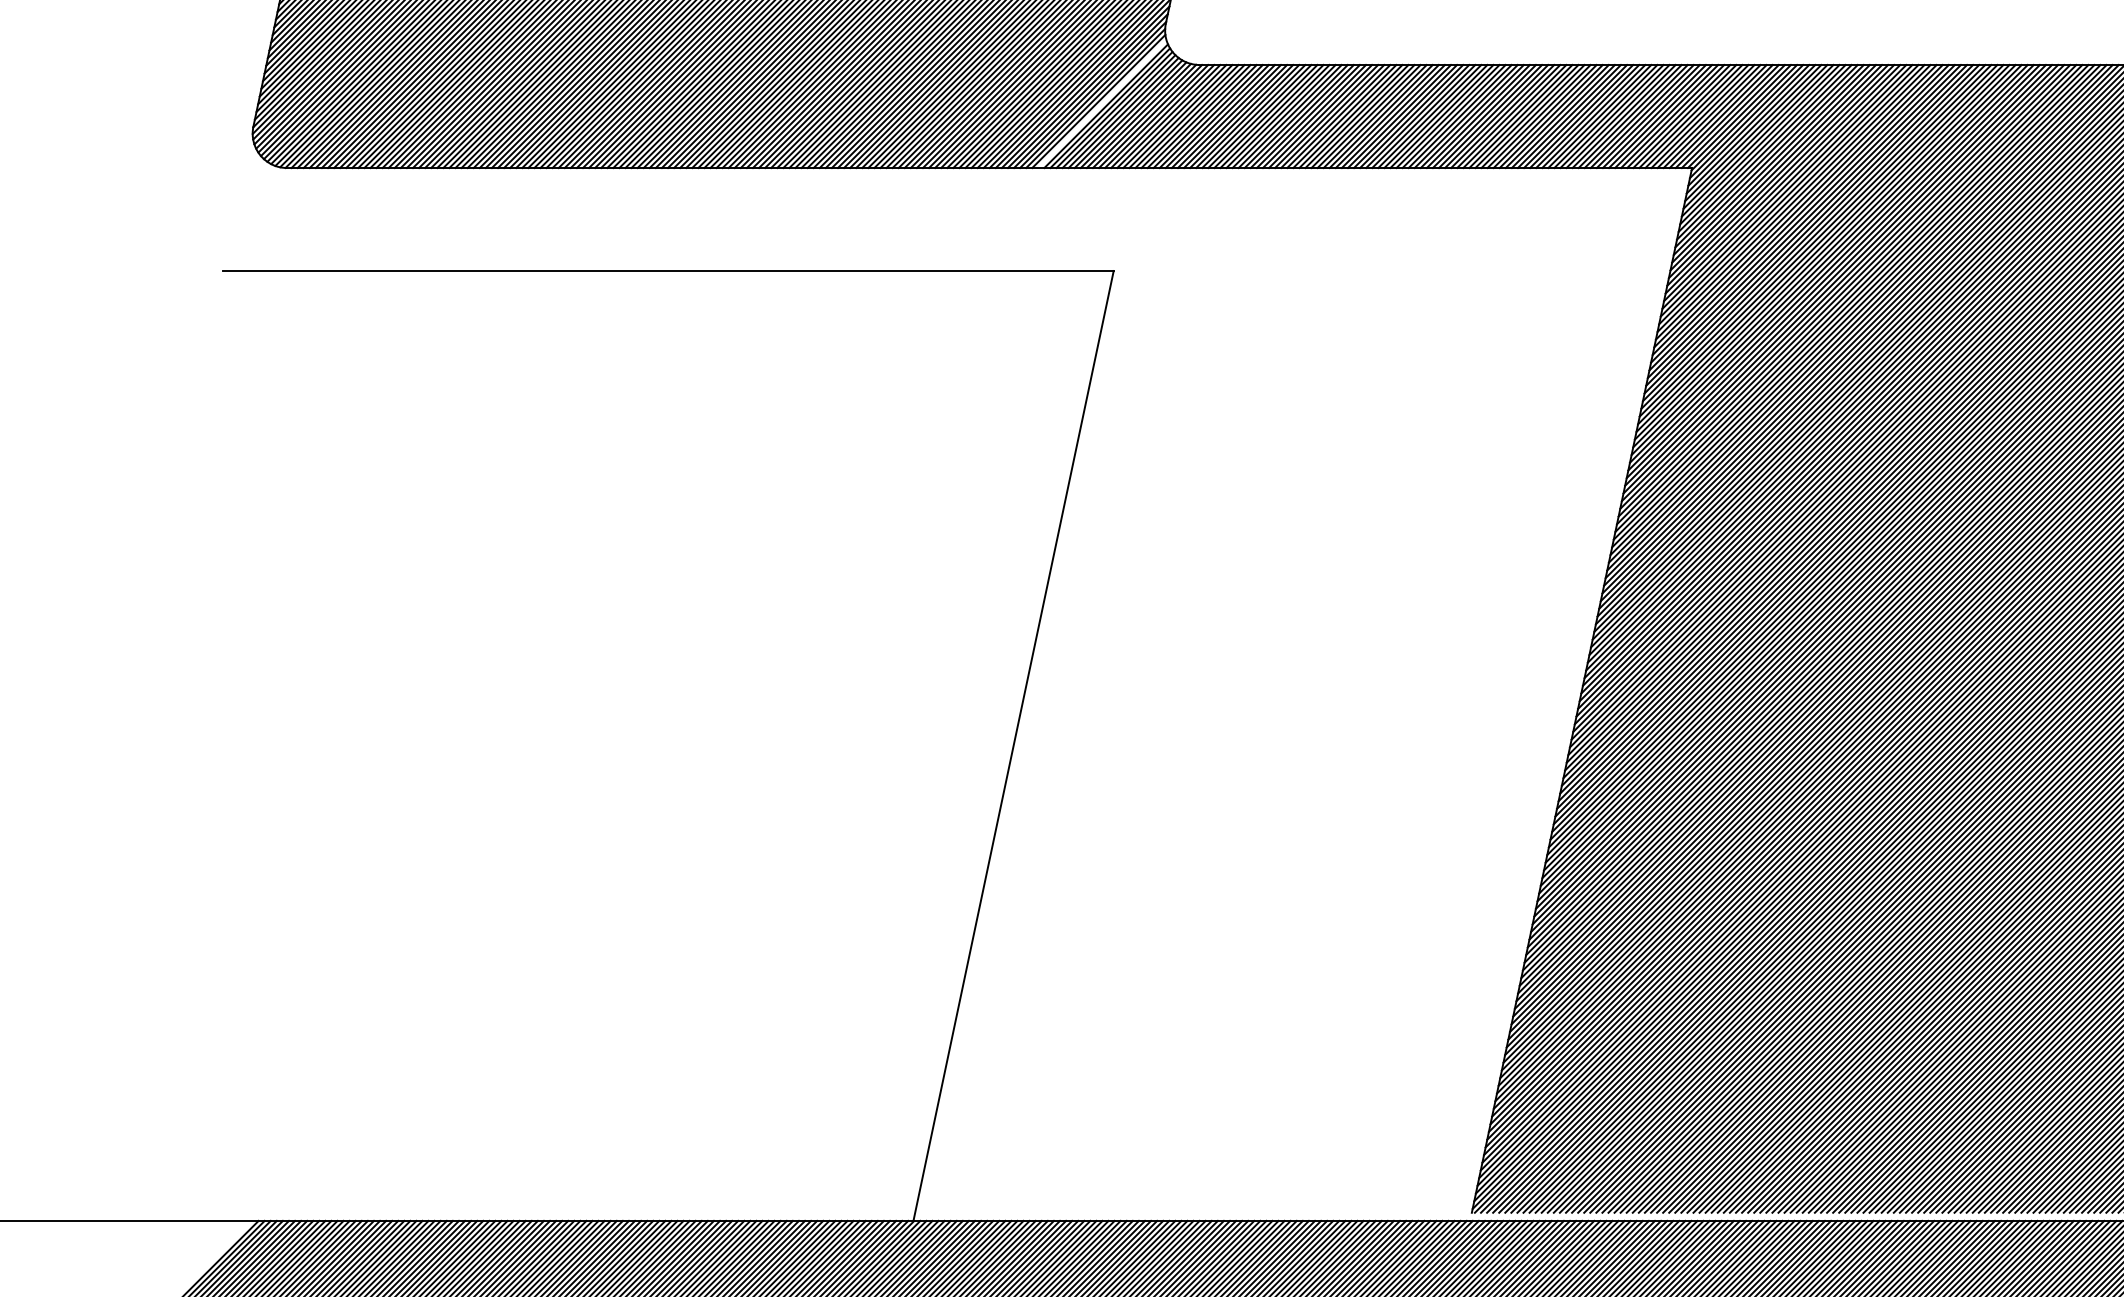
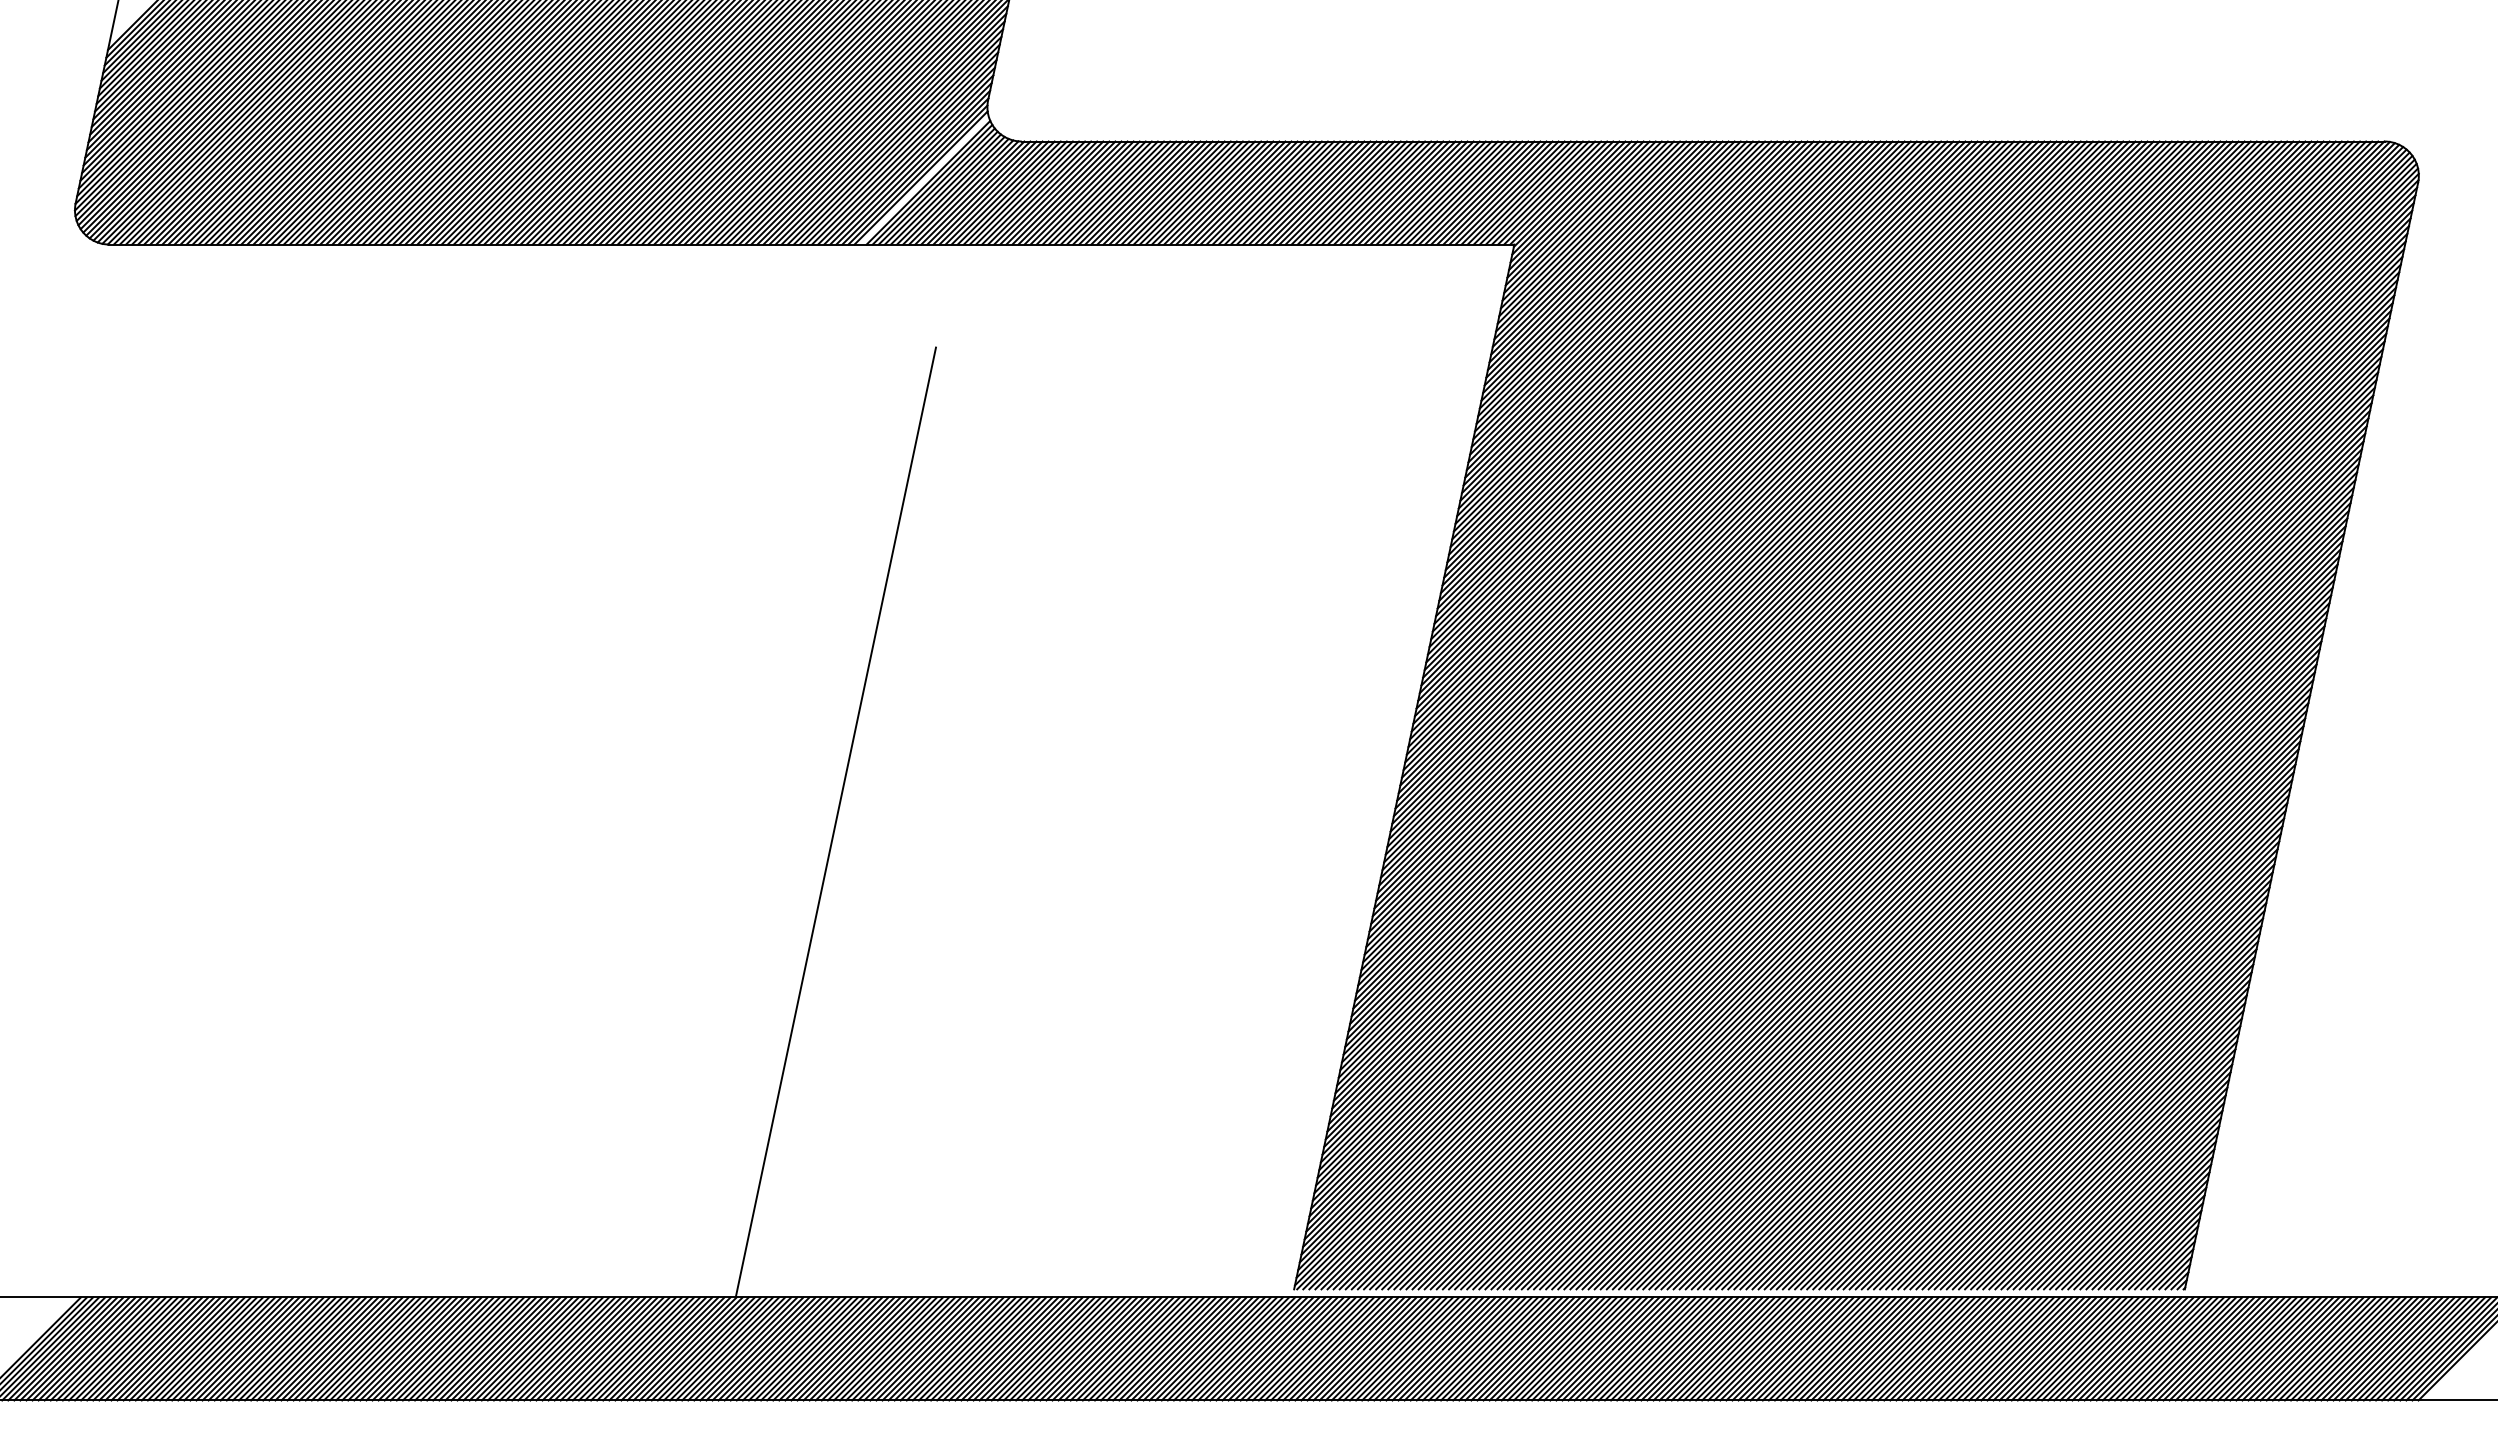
line: (668, 270) -> (490, 347), removed

